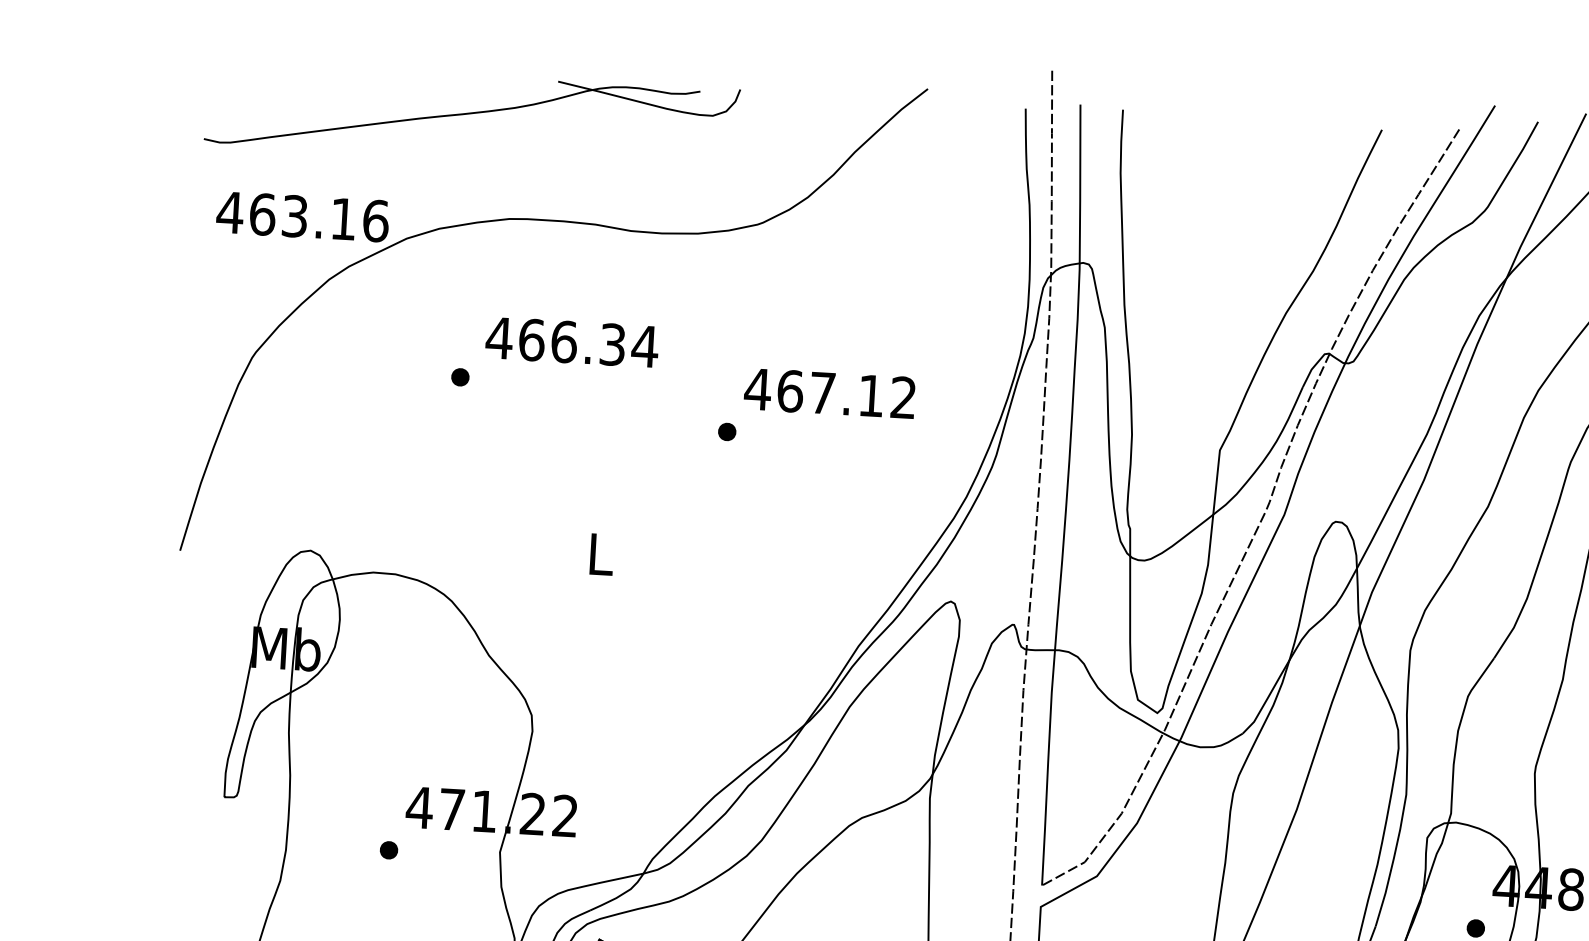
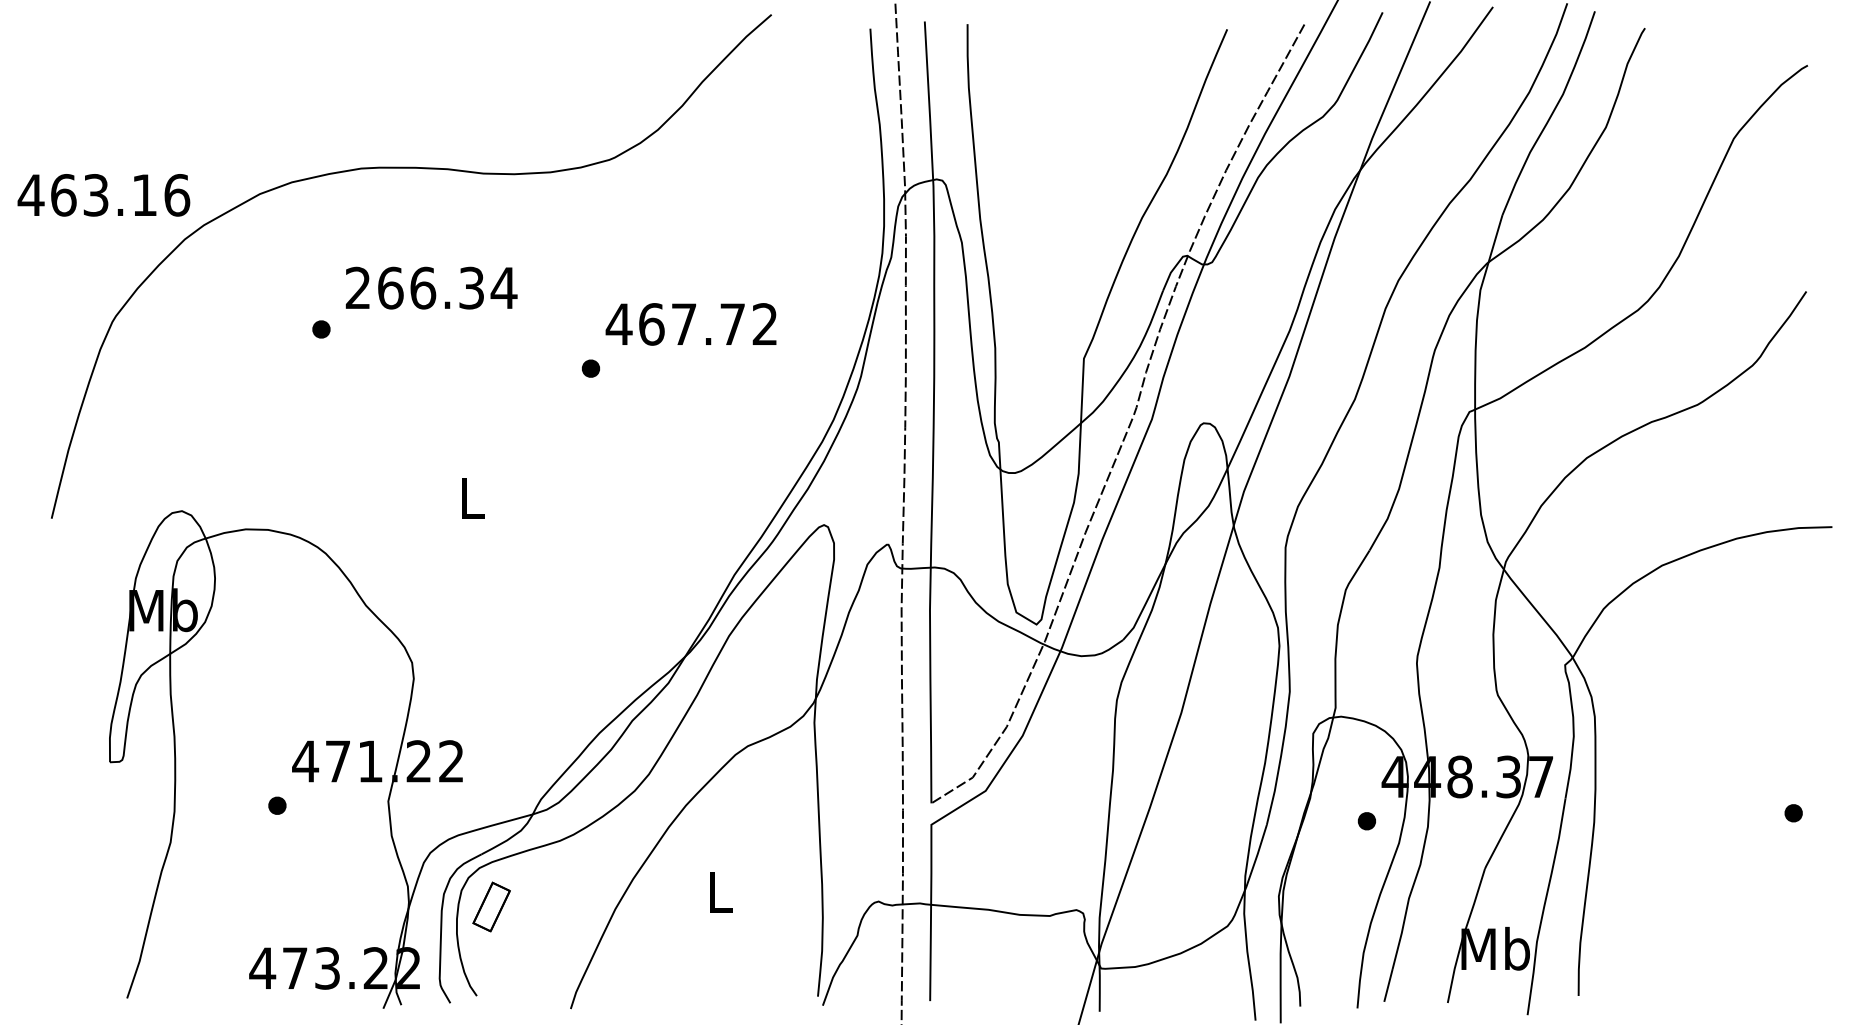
part: (472, 115) -> (318, 67), removed
text: (302, 216) -> (103, 195), moved
text: (498, 337) -> (357, 287), 466.34 -> 266.34
text: (871, 395) -> (732, 323), 467.12 -> 467.72

